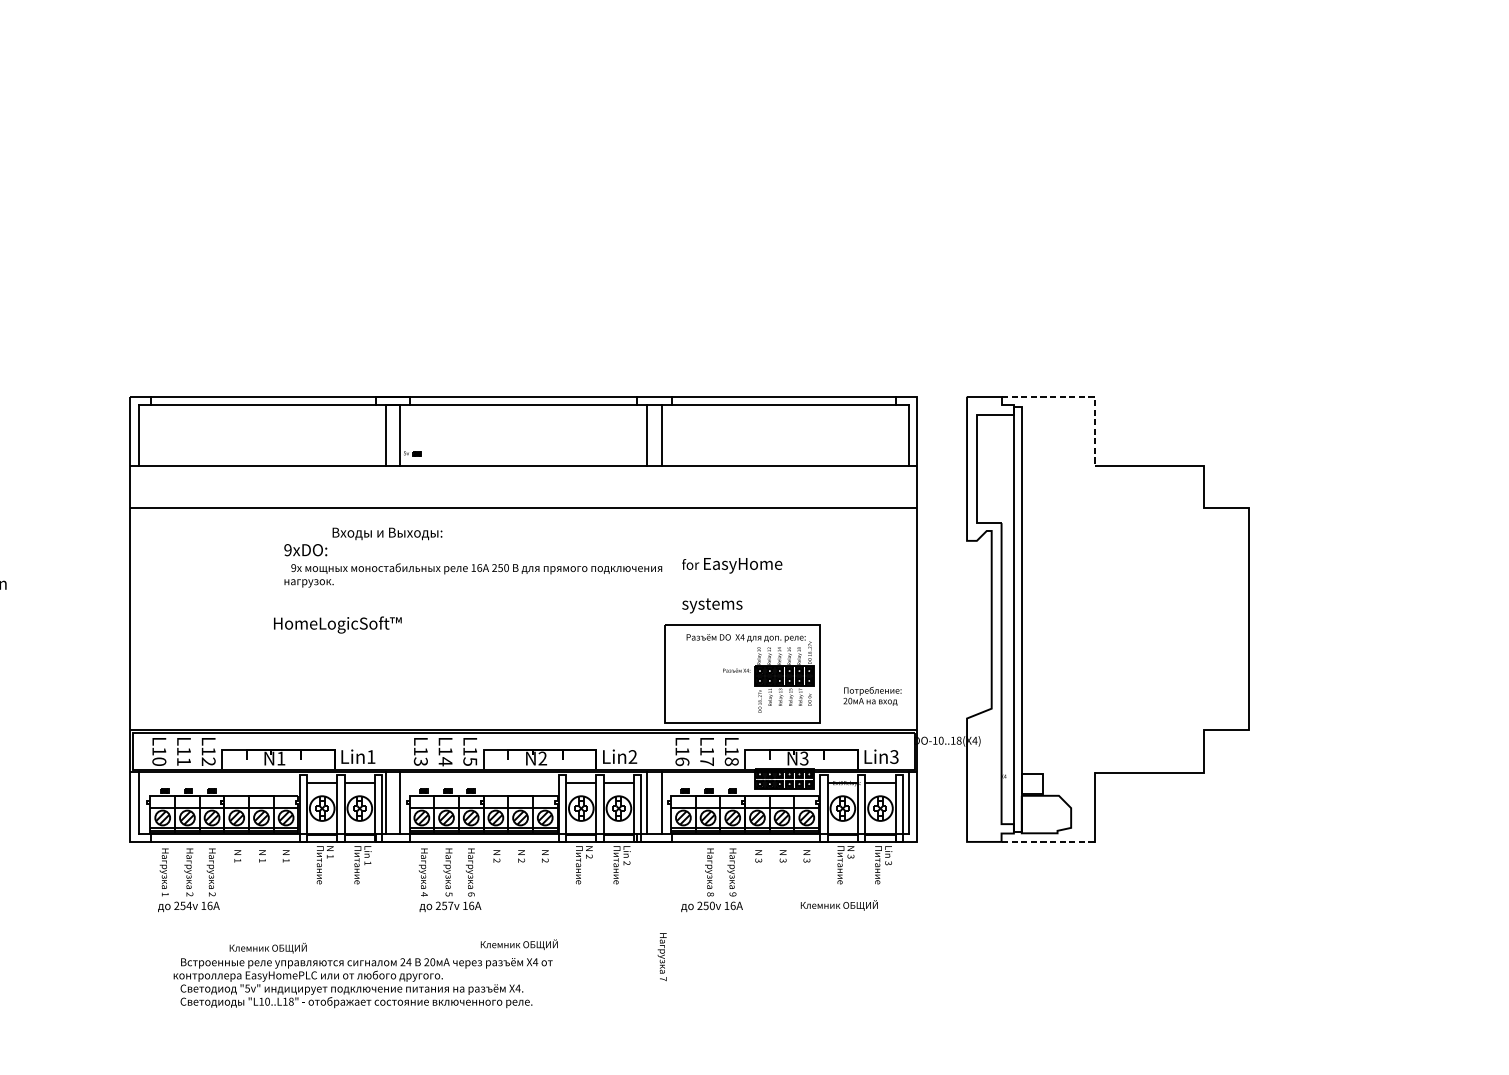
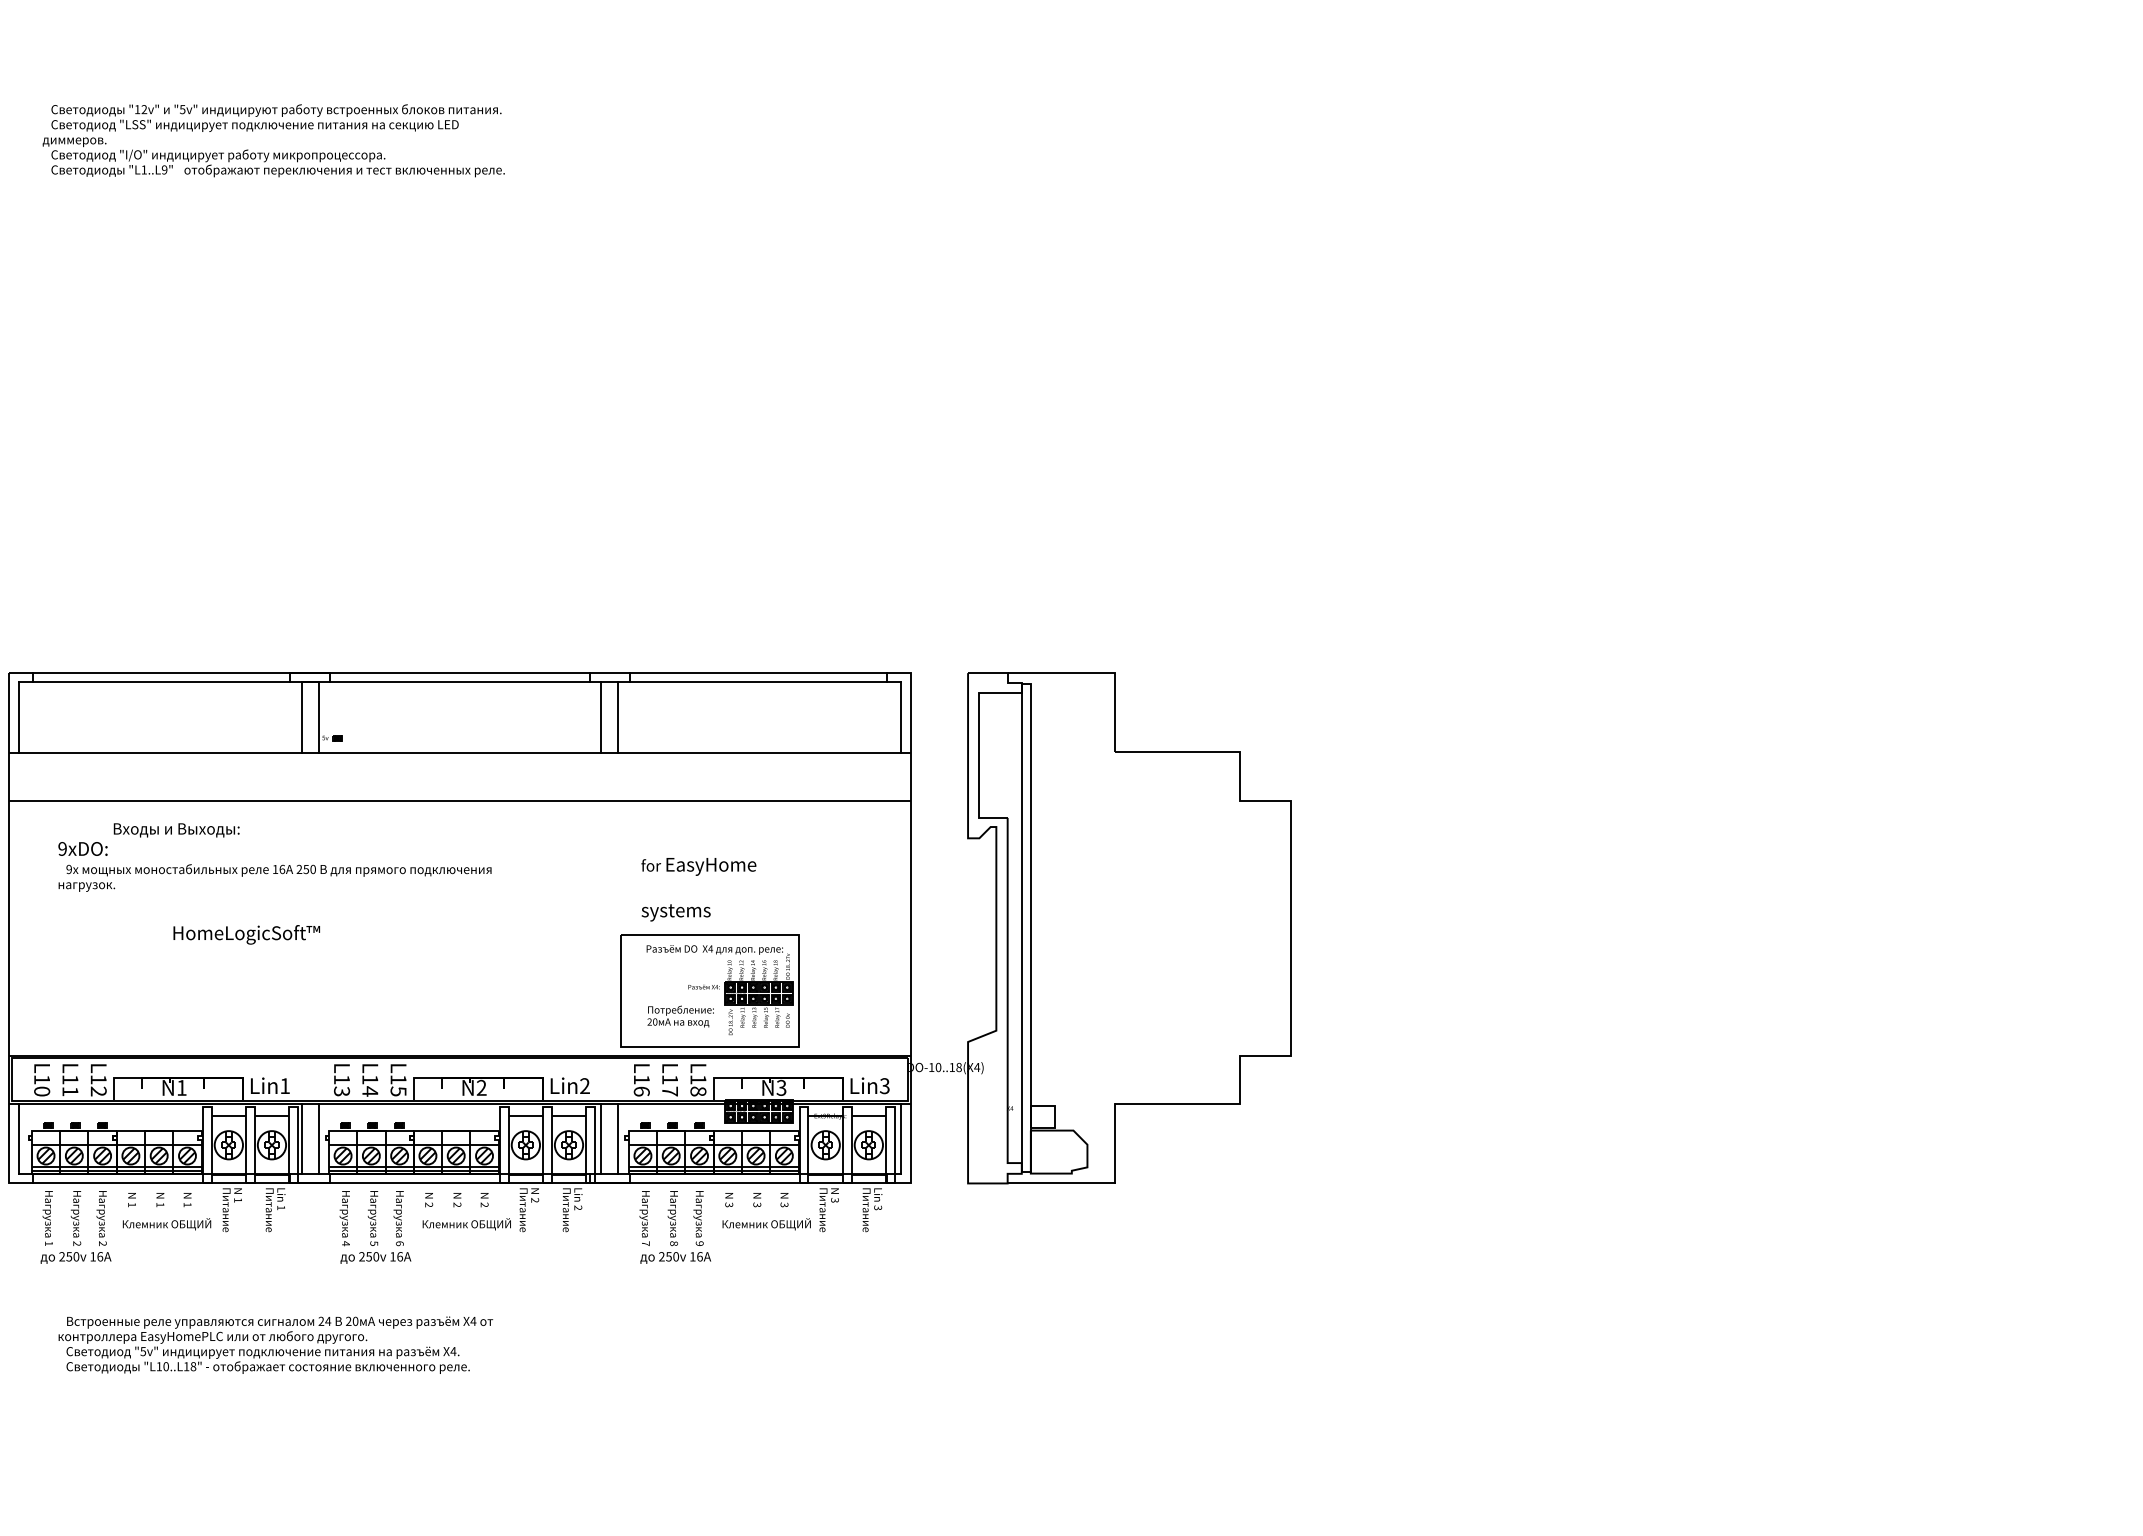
line: (1083, 397) -> (1101, 673), dashed -> solid
text: (472, 557) -> (274, 857), moved
text: (872, 696) -> (680, 1016), moved
line: (1048, 841) -> (1061, 1183), dashed -> solid
text: (189, 905) -> (76, 1256), 254v -> 250v
text: (451, 905) -> (376, 1256), 257v -> 250v
text: (839, 905) -> (766, 1224), moved
text: (519, 944) -> (466, 1224), moved
text: (267, 948) -> (166, 1224), moved
text: (662, 957) -> (644, 1218), moved

